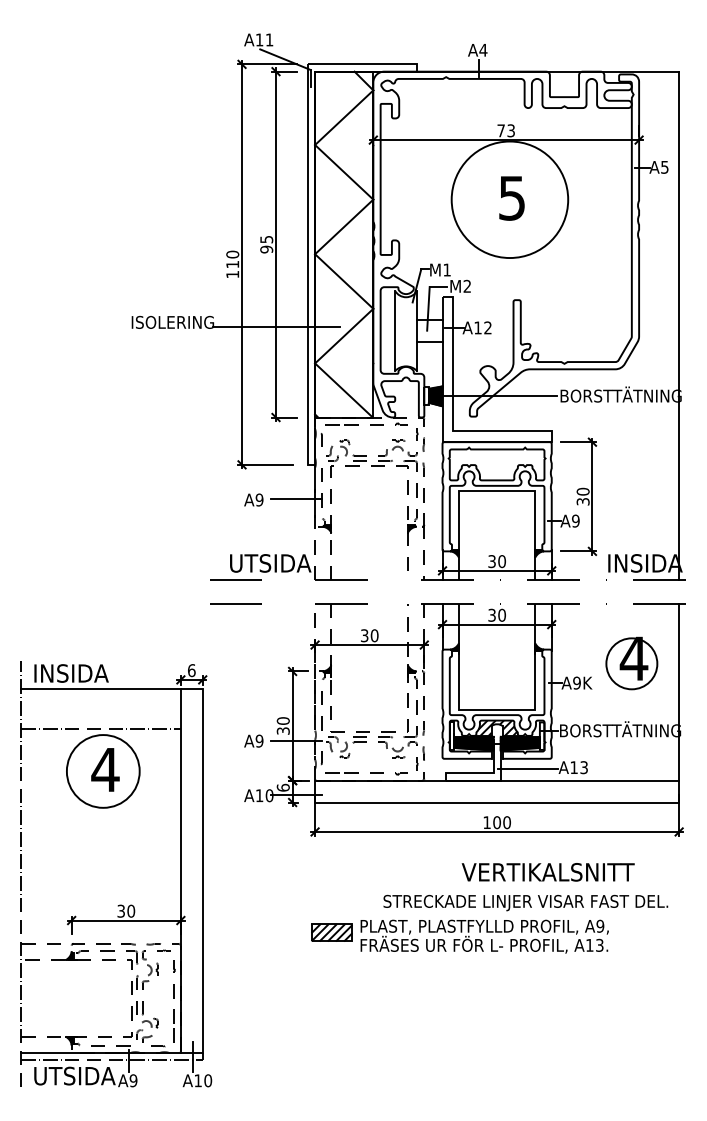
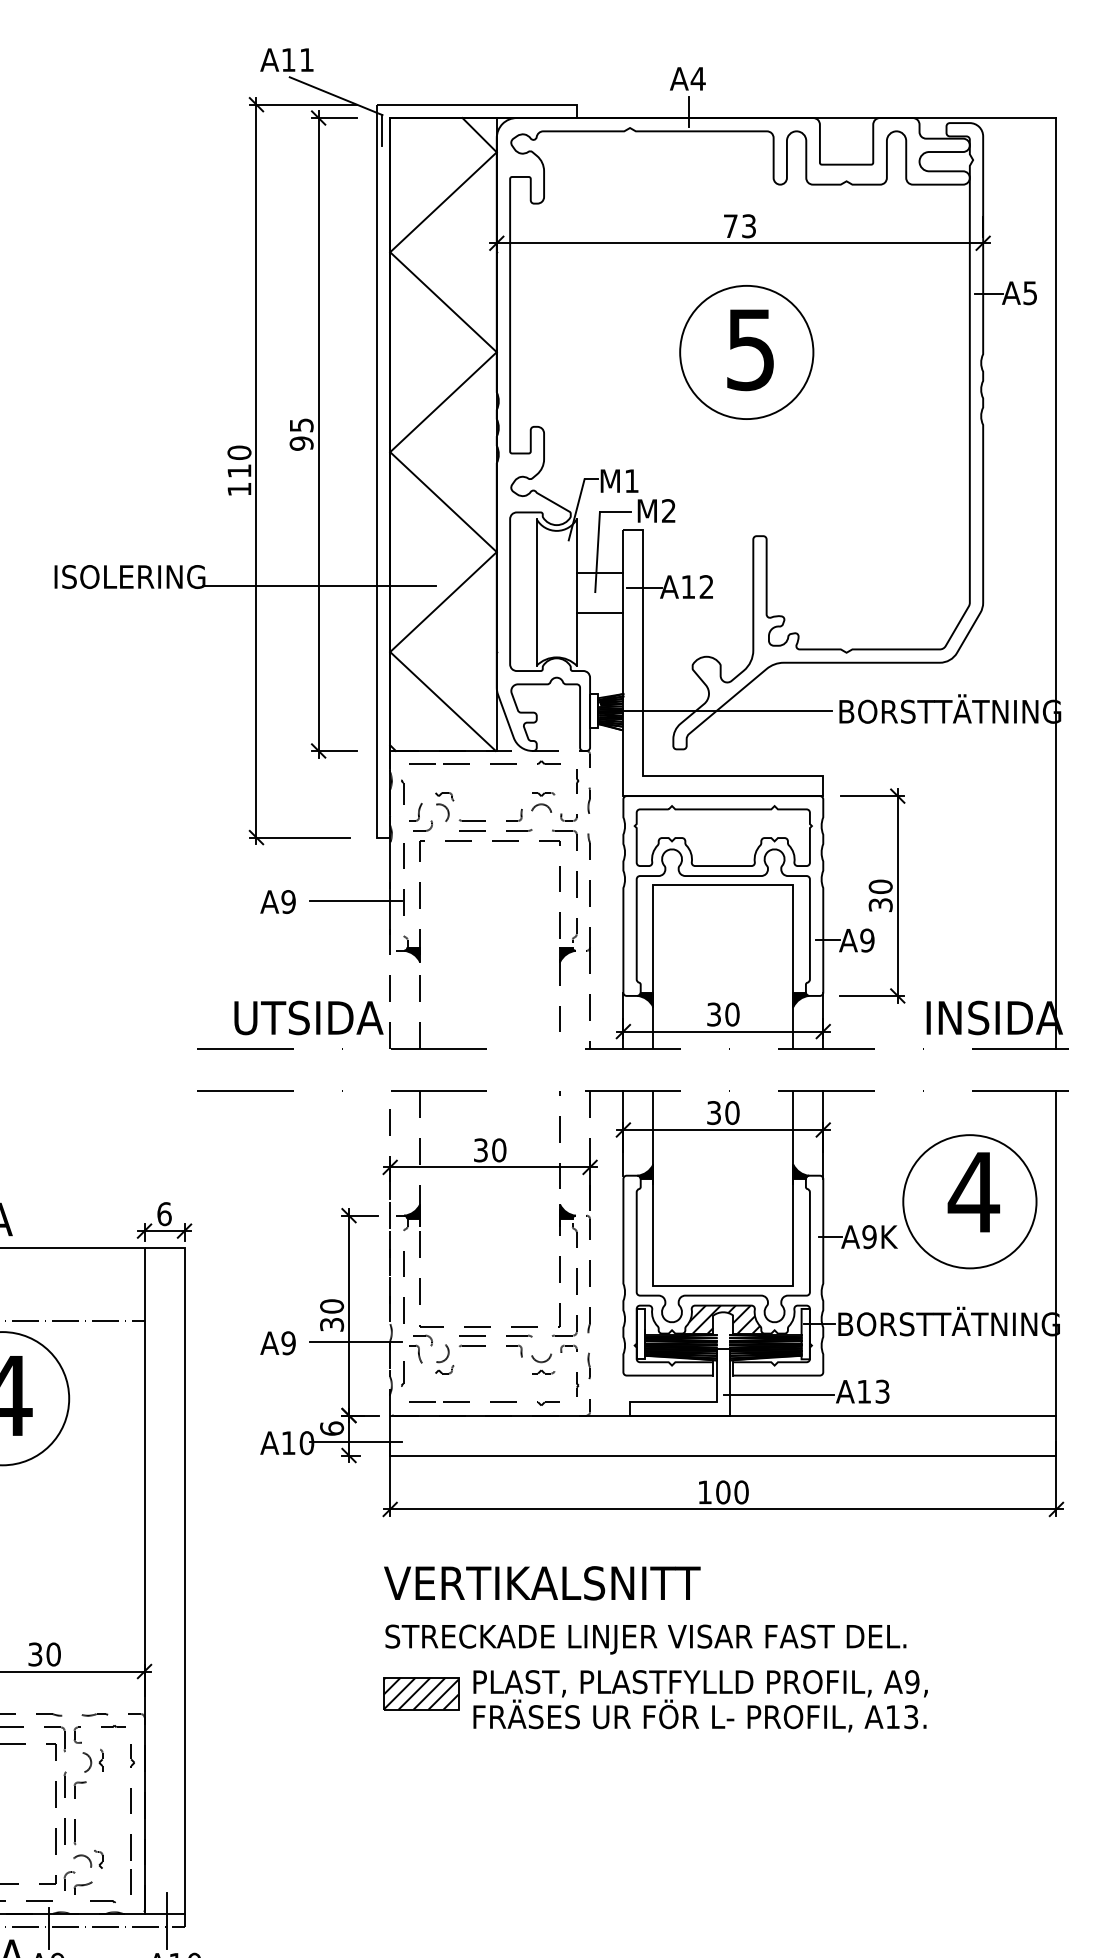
circle: (509, 199) -> (745, 351), size x0.62
circle: (631, 663) -> (969, 1201), size x1.43
text: (547, 872) -> (540, 1583), moved
text: (525, 902) -> (645, 1638), moved

